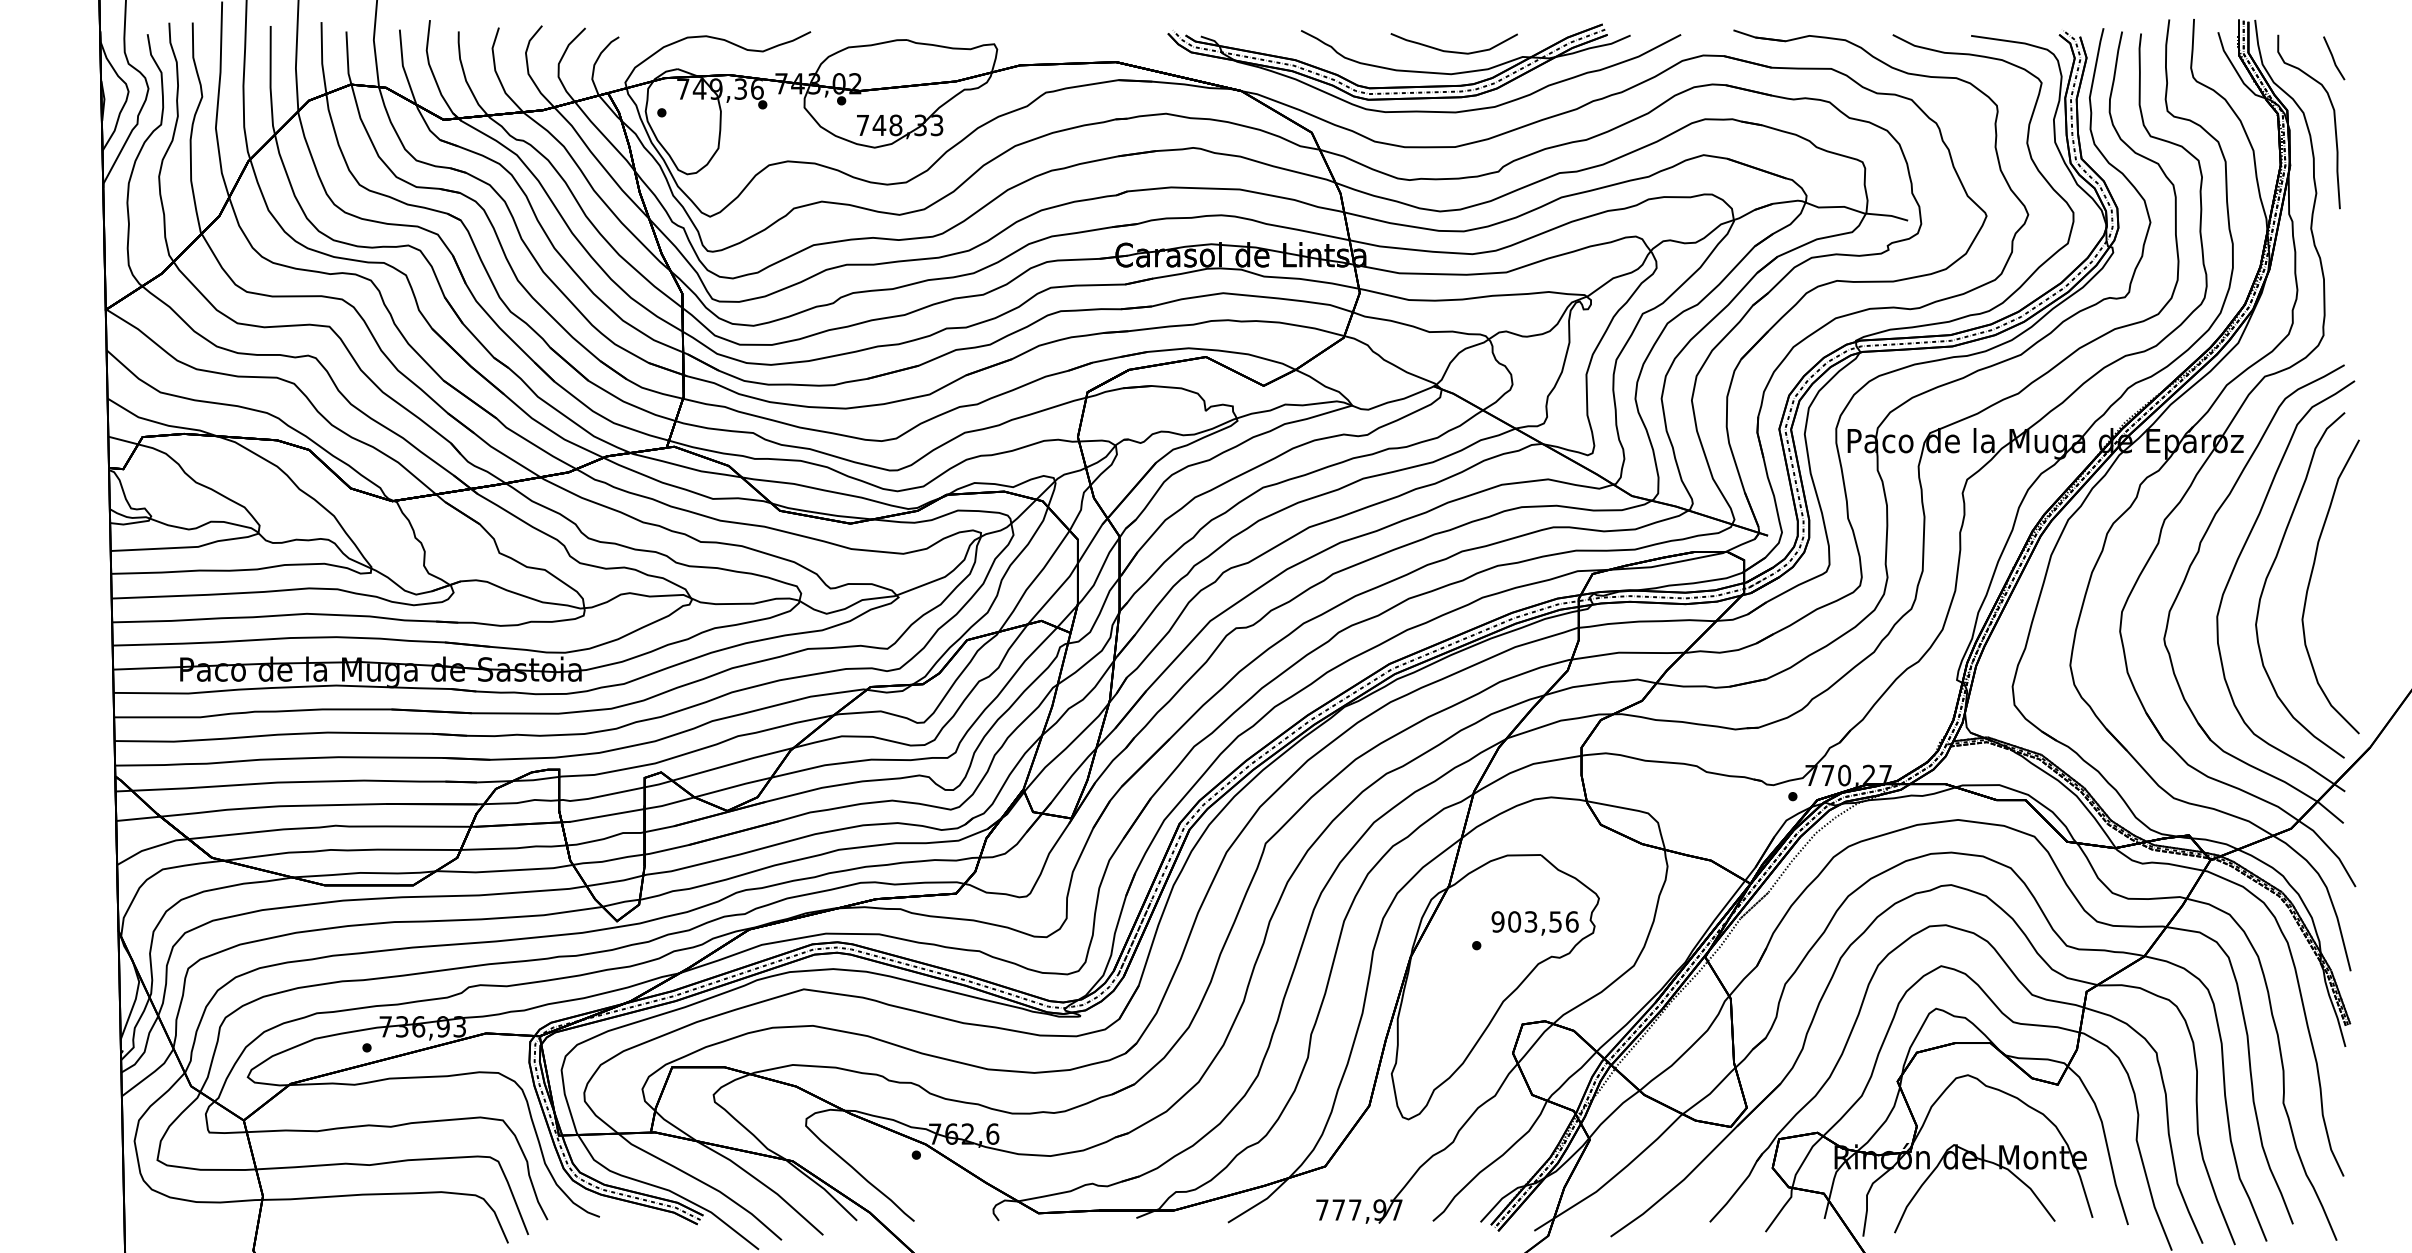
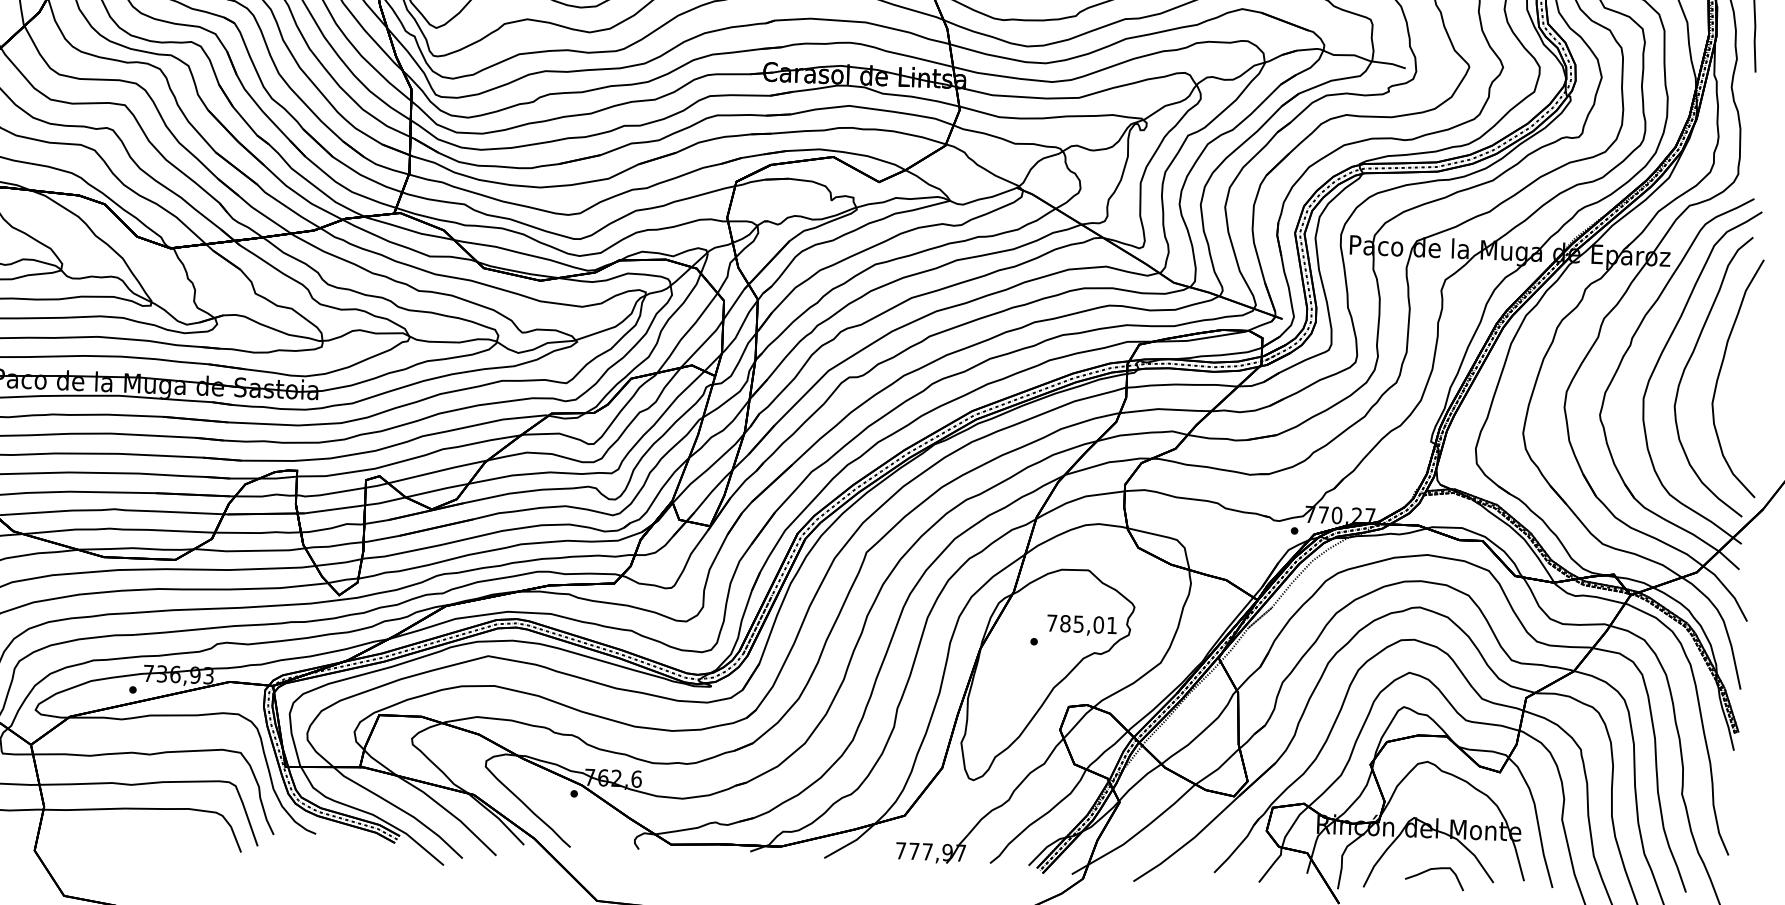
text: (1534, 921) -> (1081, 623), 903,56 -> 785,01
curve: (1978, 1208) -> (1431, 870), added

